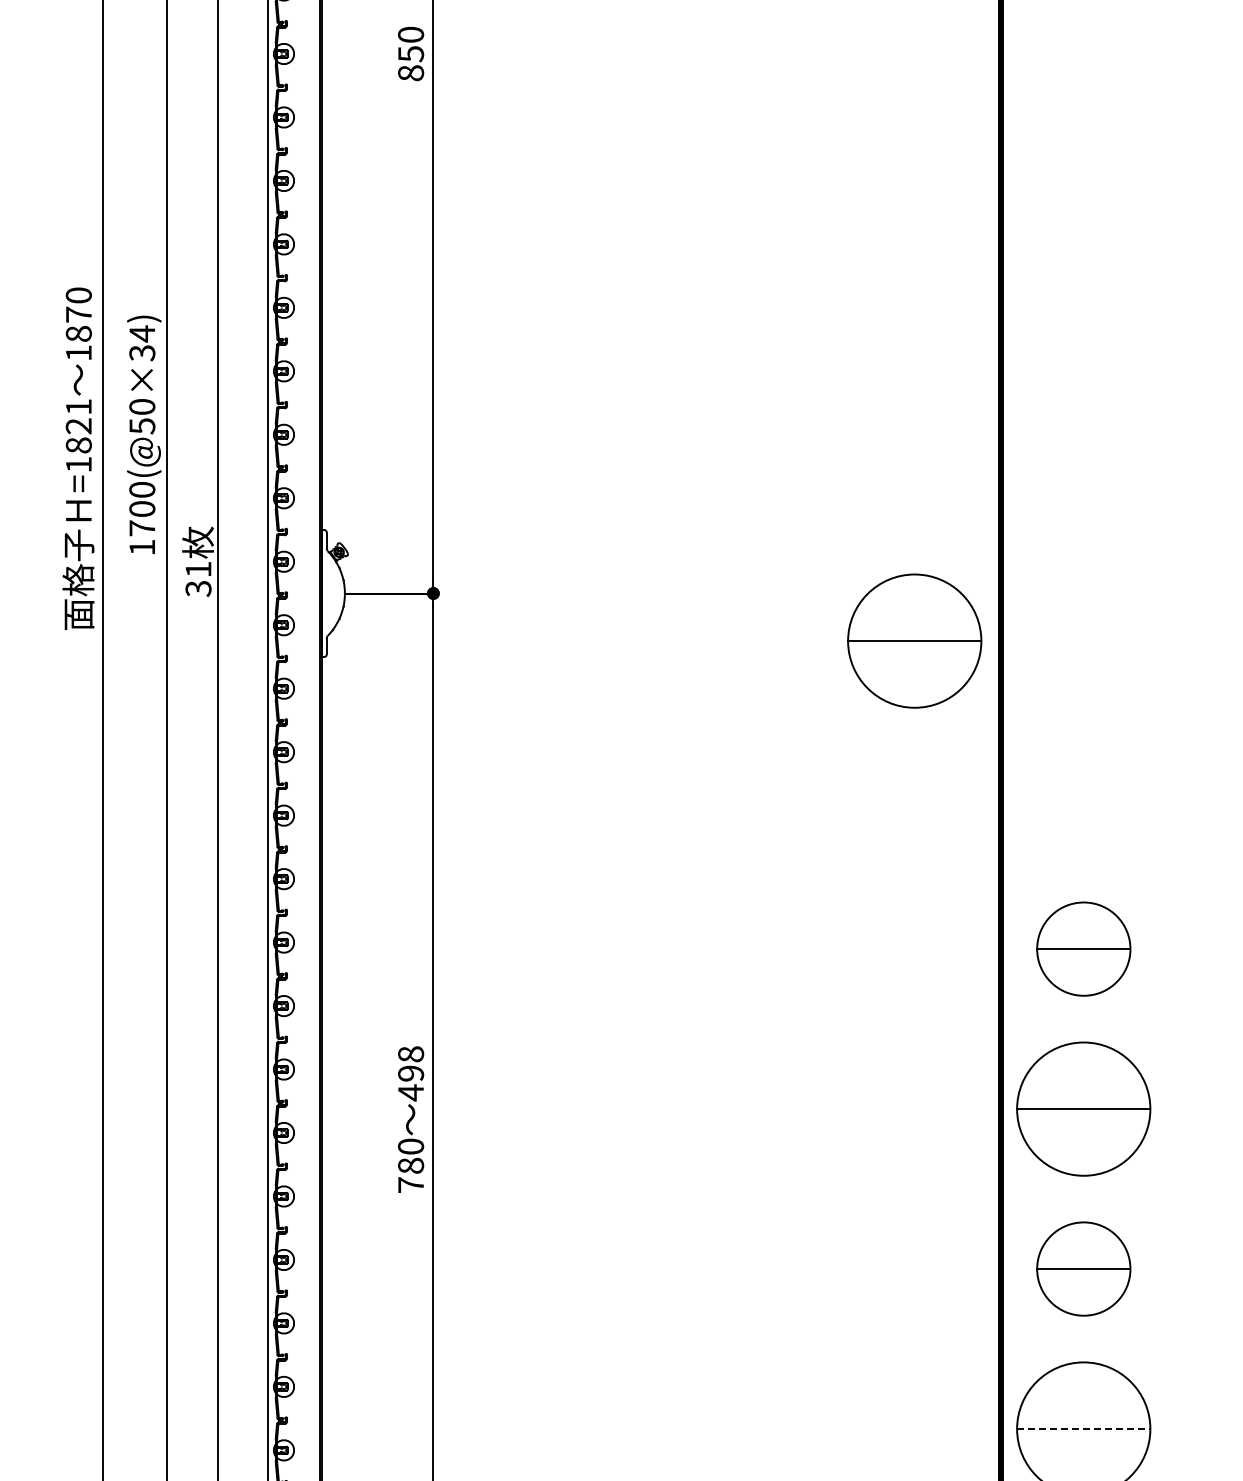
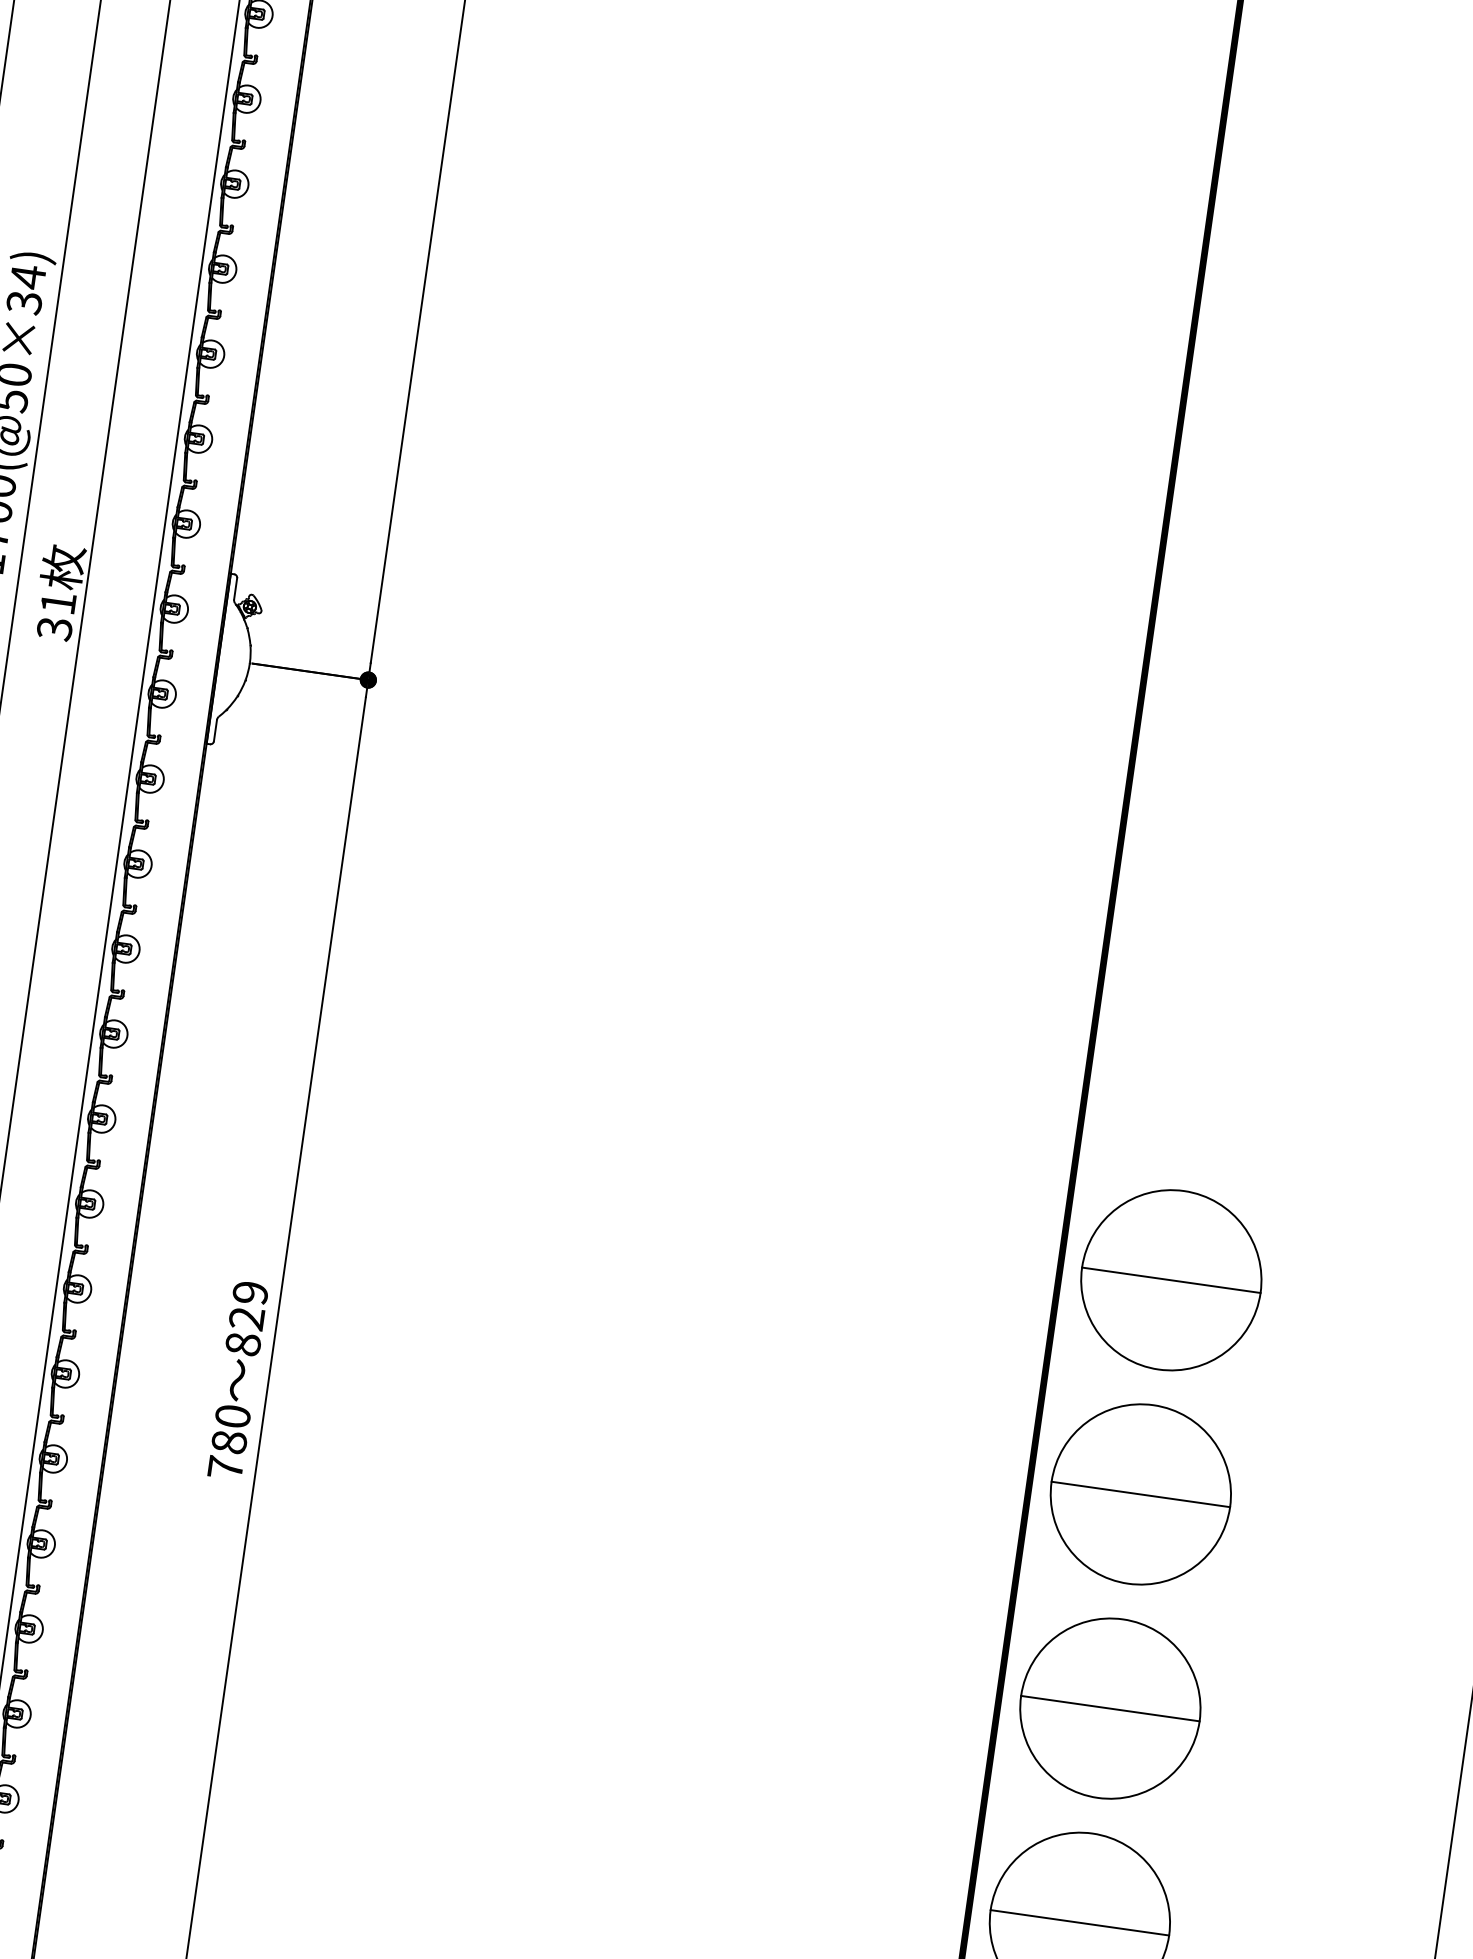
part: (914, 640) -> (1003, 834), removed
part: (1083, 948) -> (1171, 1279), size x1.43
text: (411, 1073) -> (247, 1318), 498 -> 829
part: (1083, 1268) -> (1110, 1707), size x1.43
line: (1083, 1429) -> (1079, 1923), dashed -> solid

